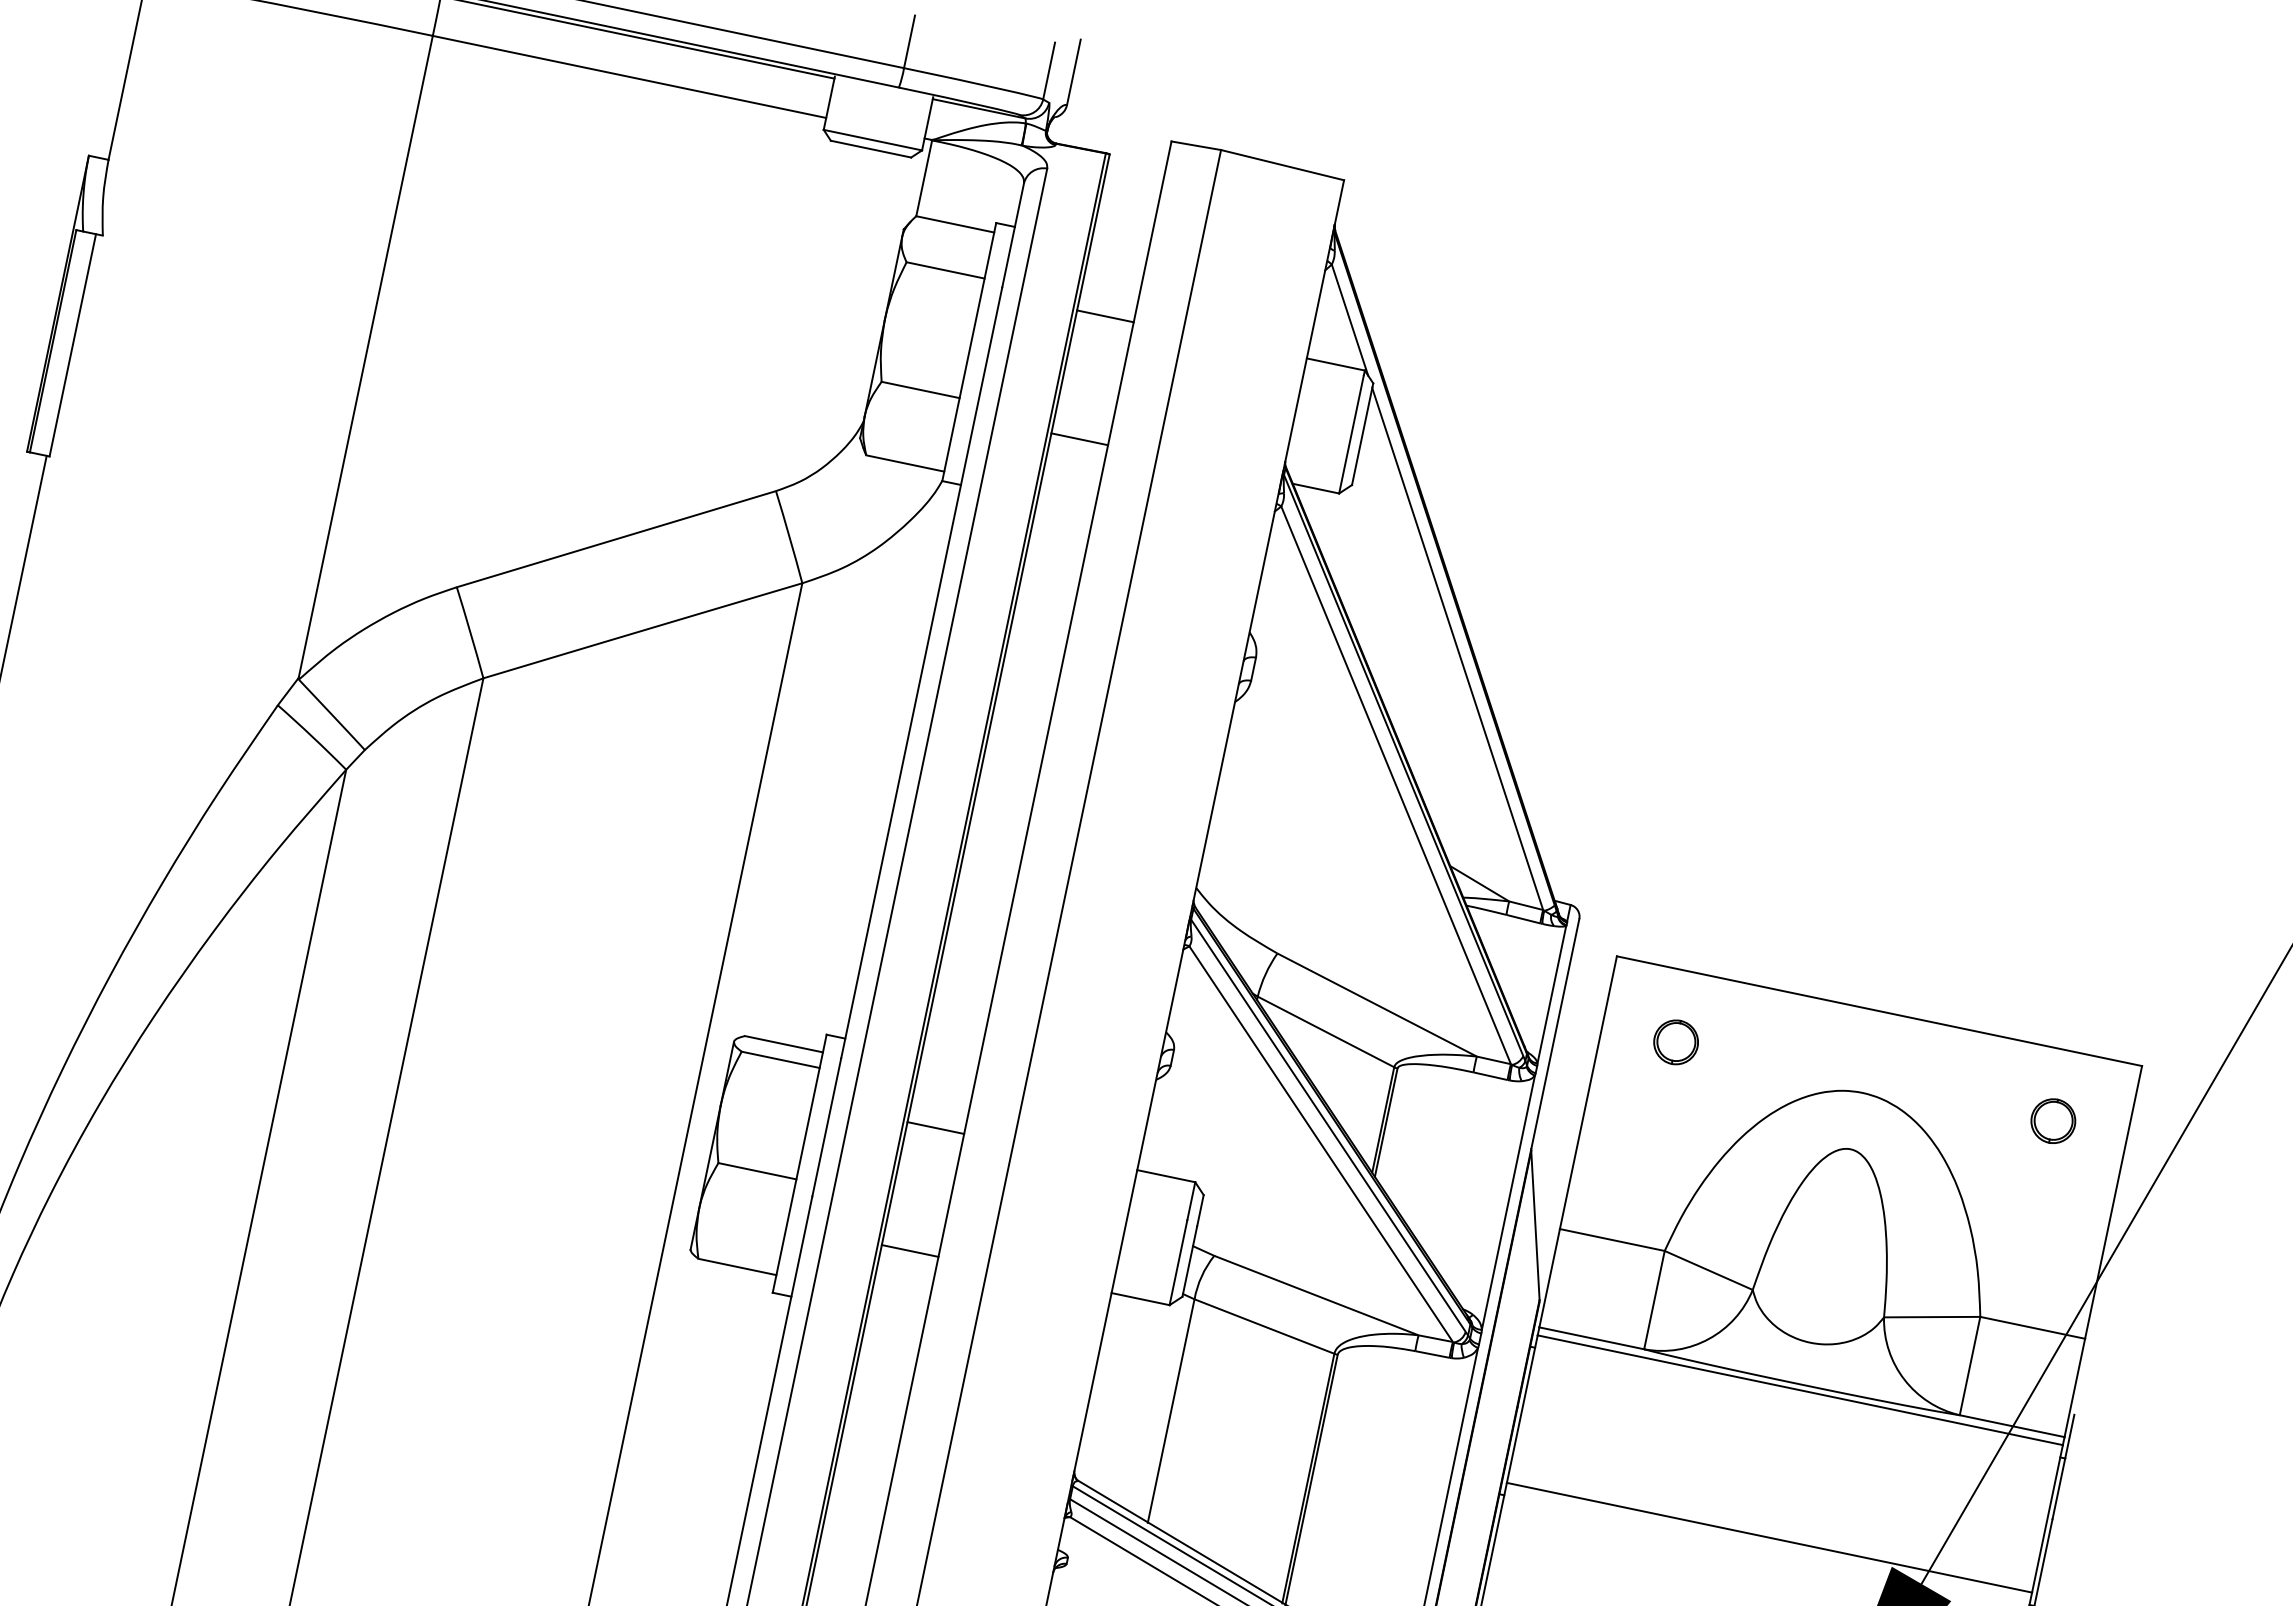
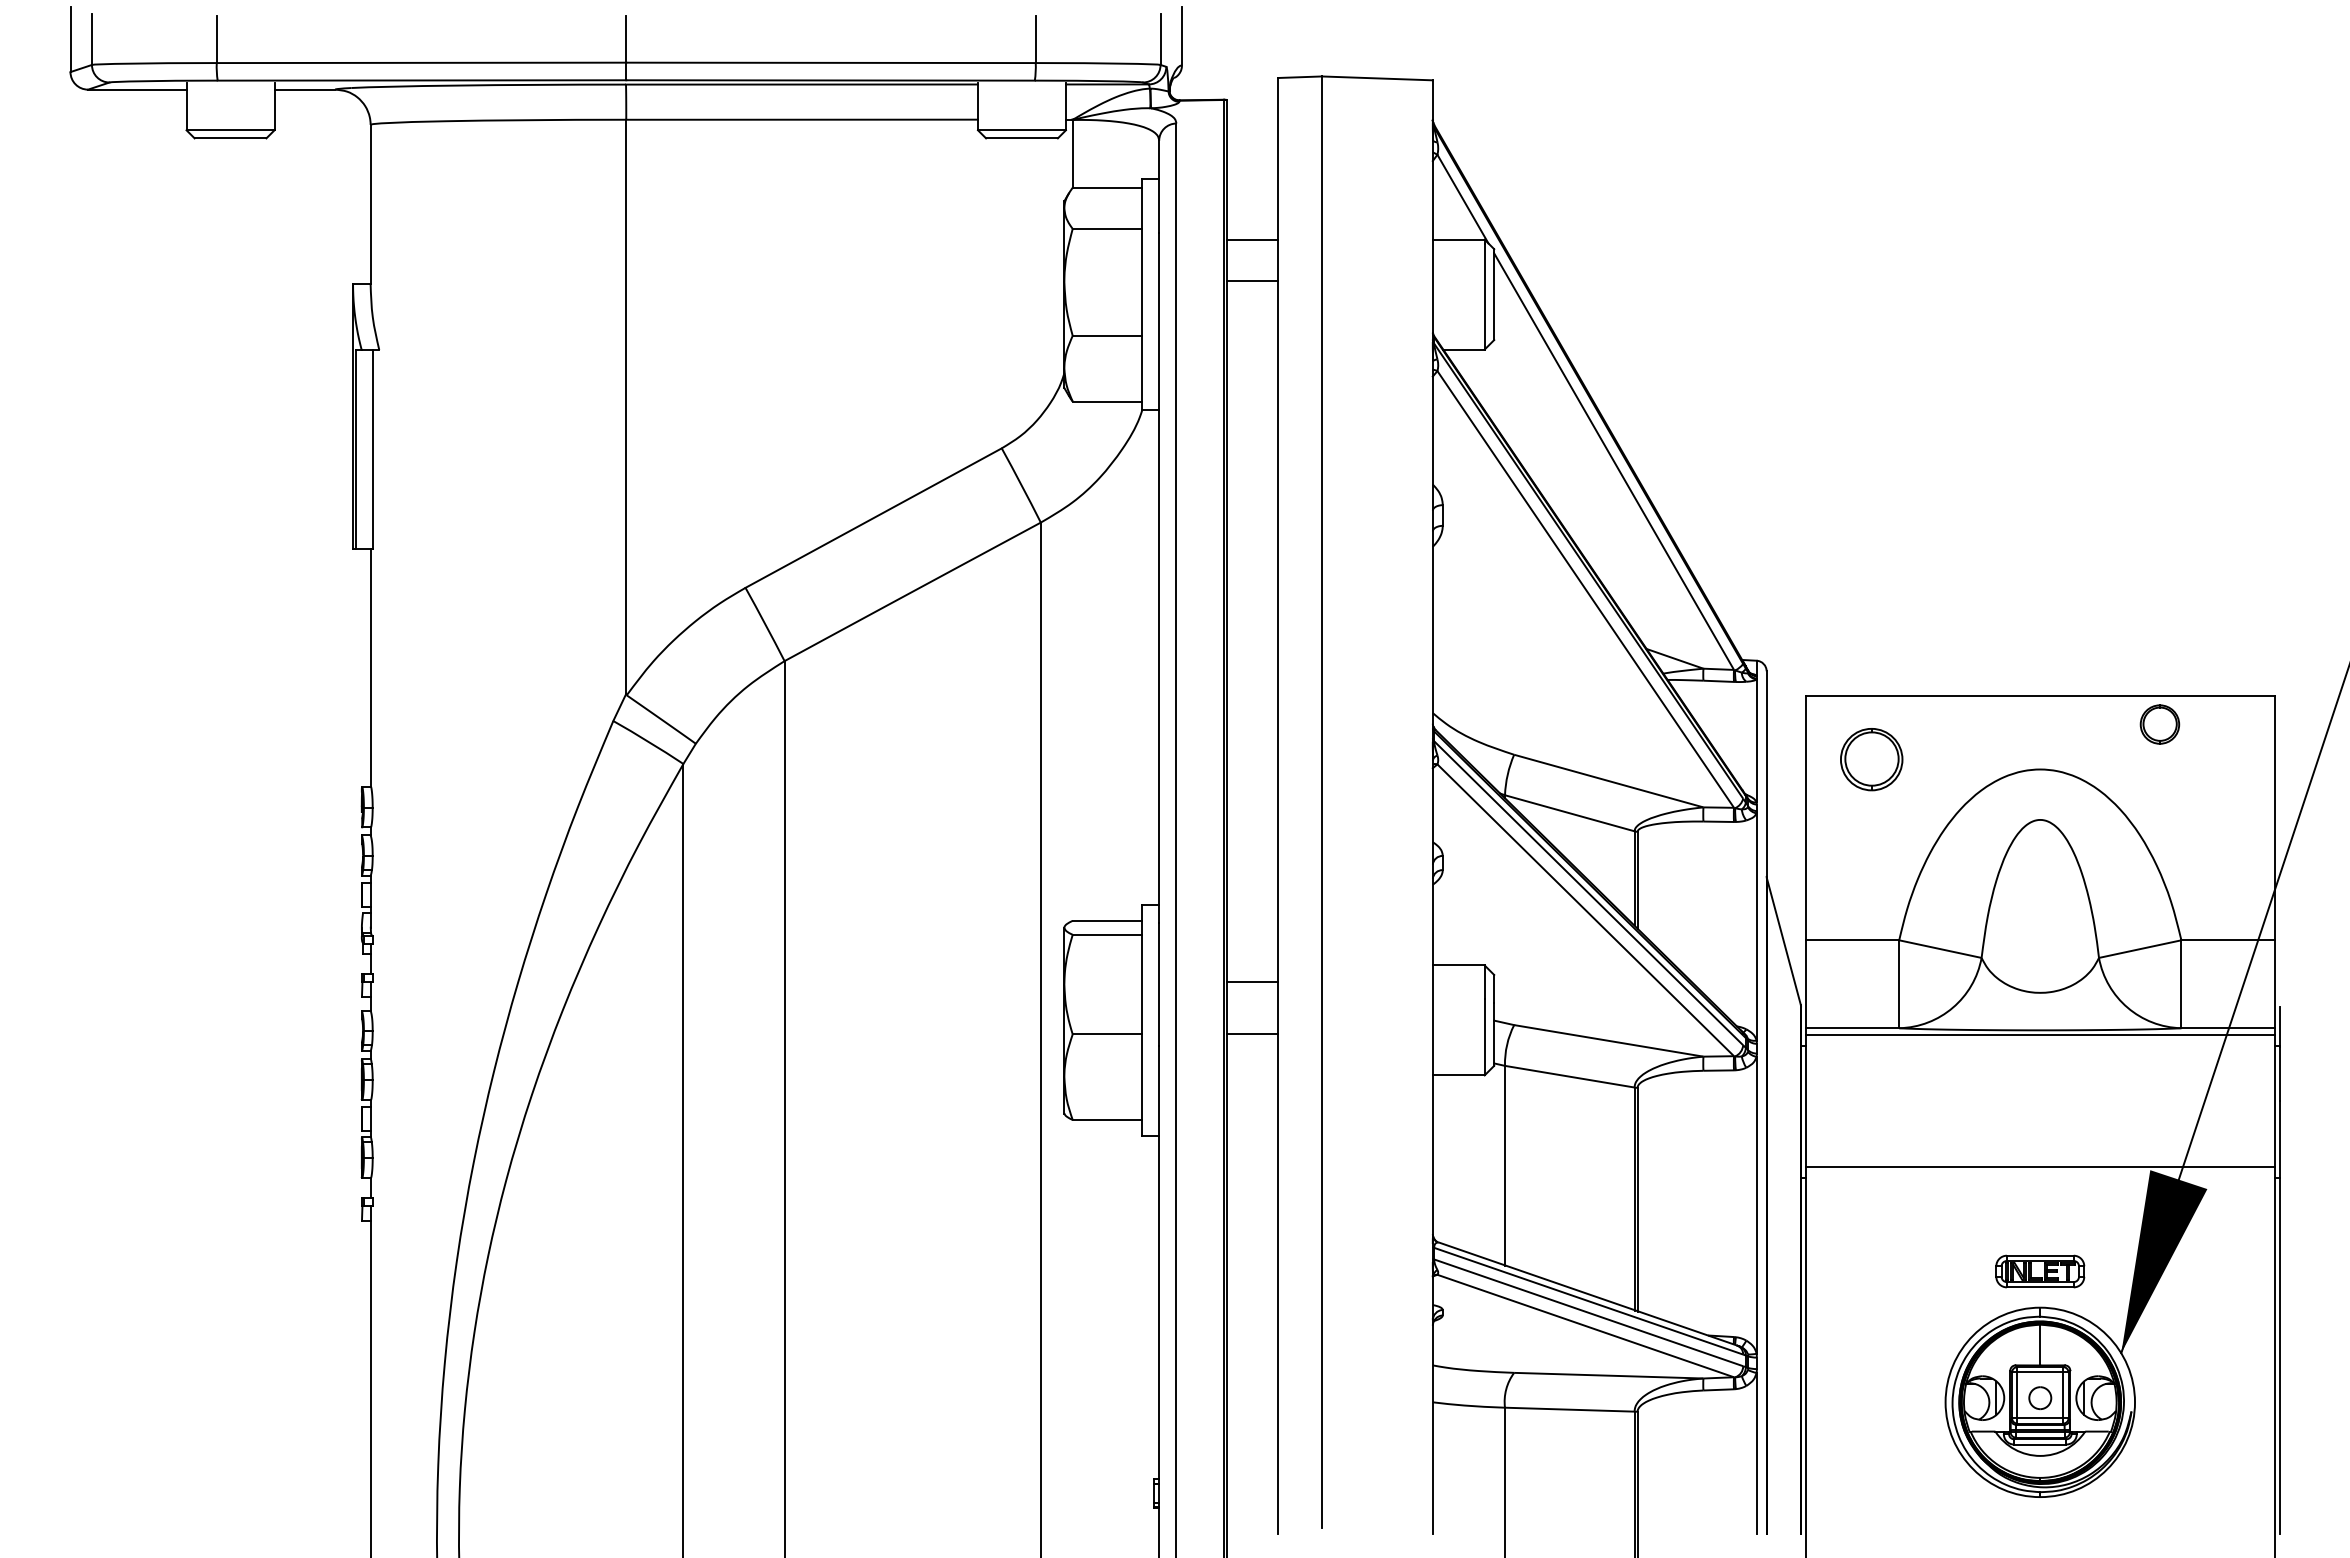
line: (1079, 439) -> (1252, 280), moved
part: (1675, 1042) -> (1871, 759), size x1.6
part: (2052, 1121) -> (2159, 724), moved
line: (935, 1128) -> (1252, 1034), moved
line: (909, 1251) -> (1252, 982), moved

